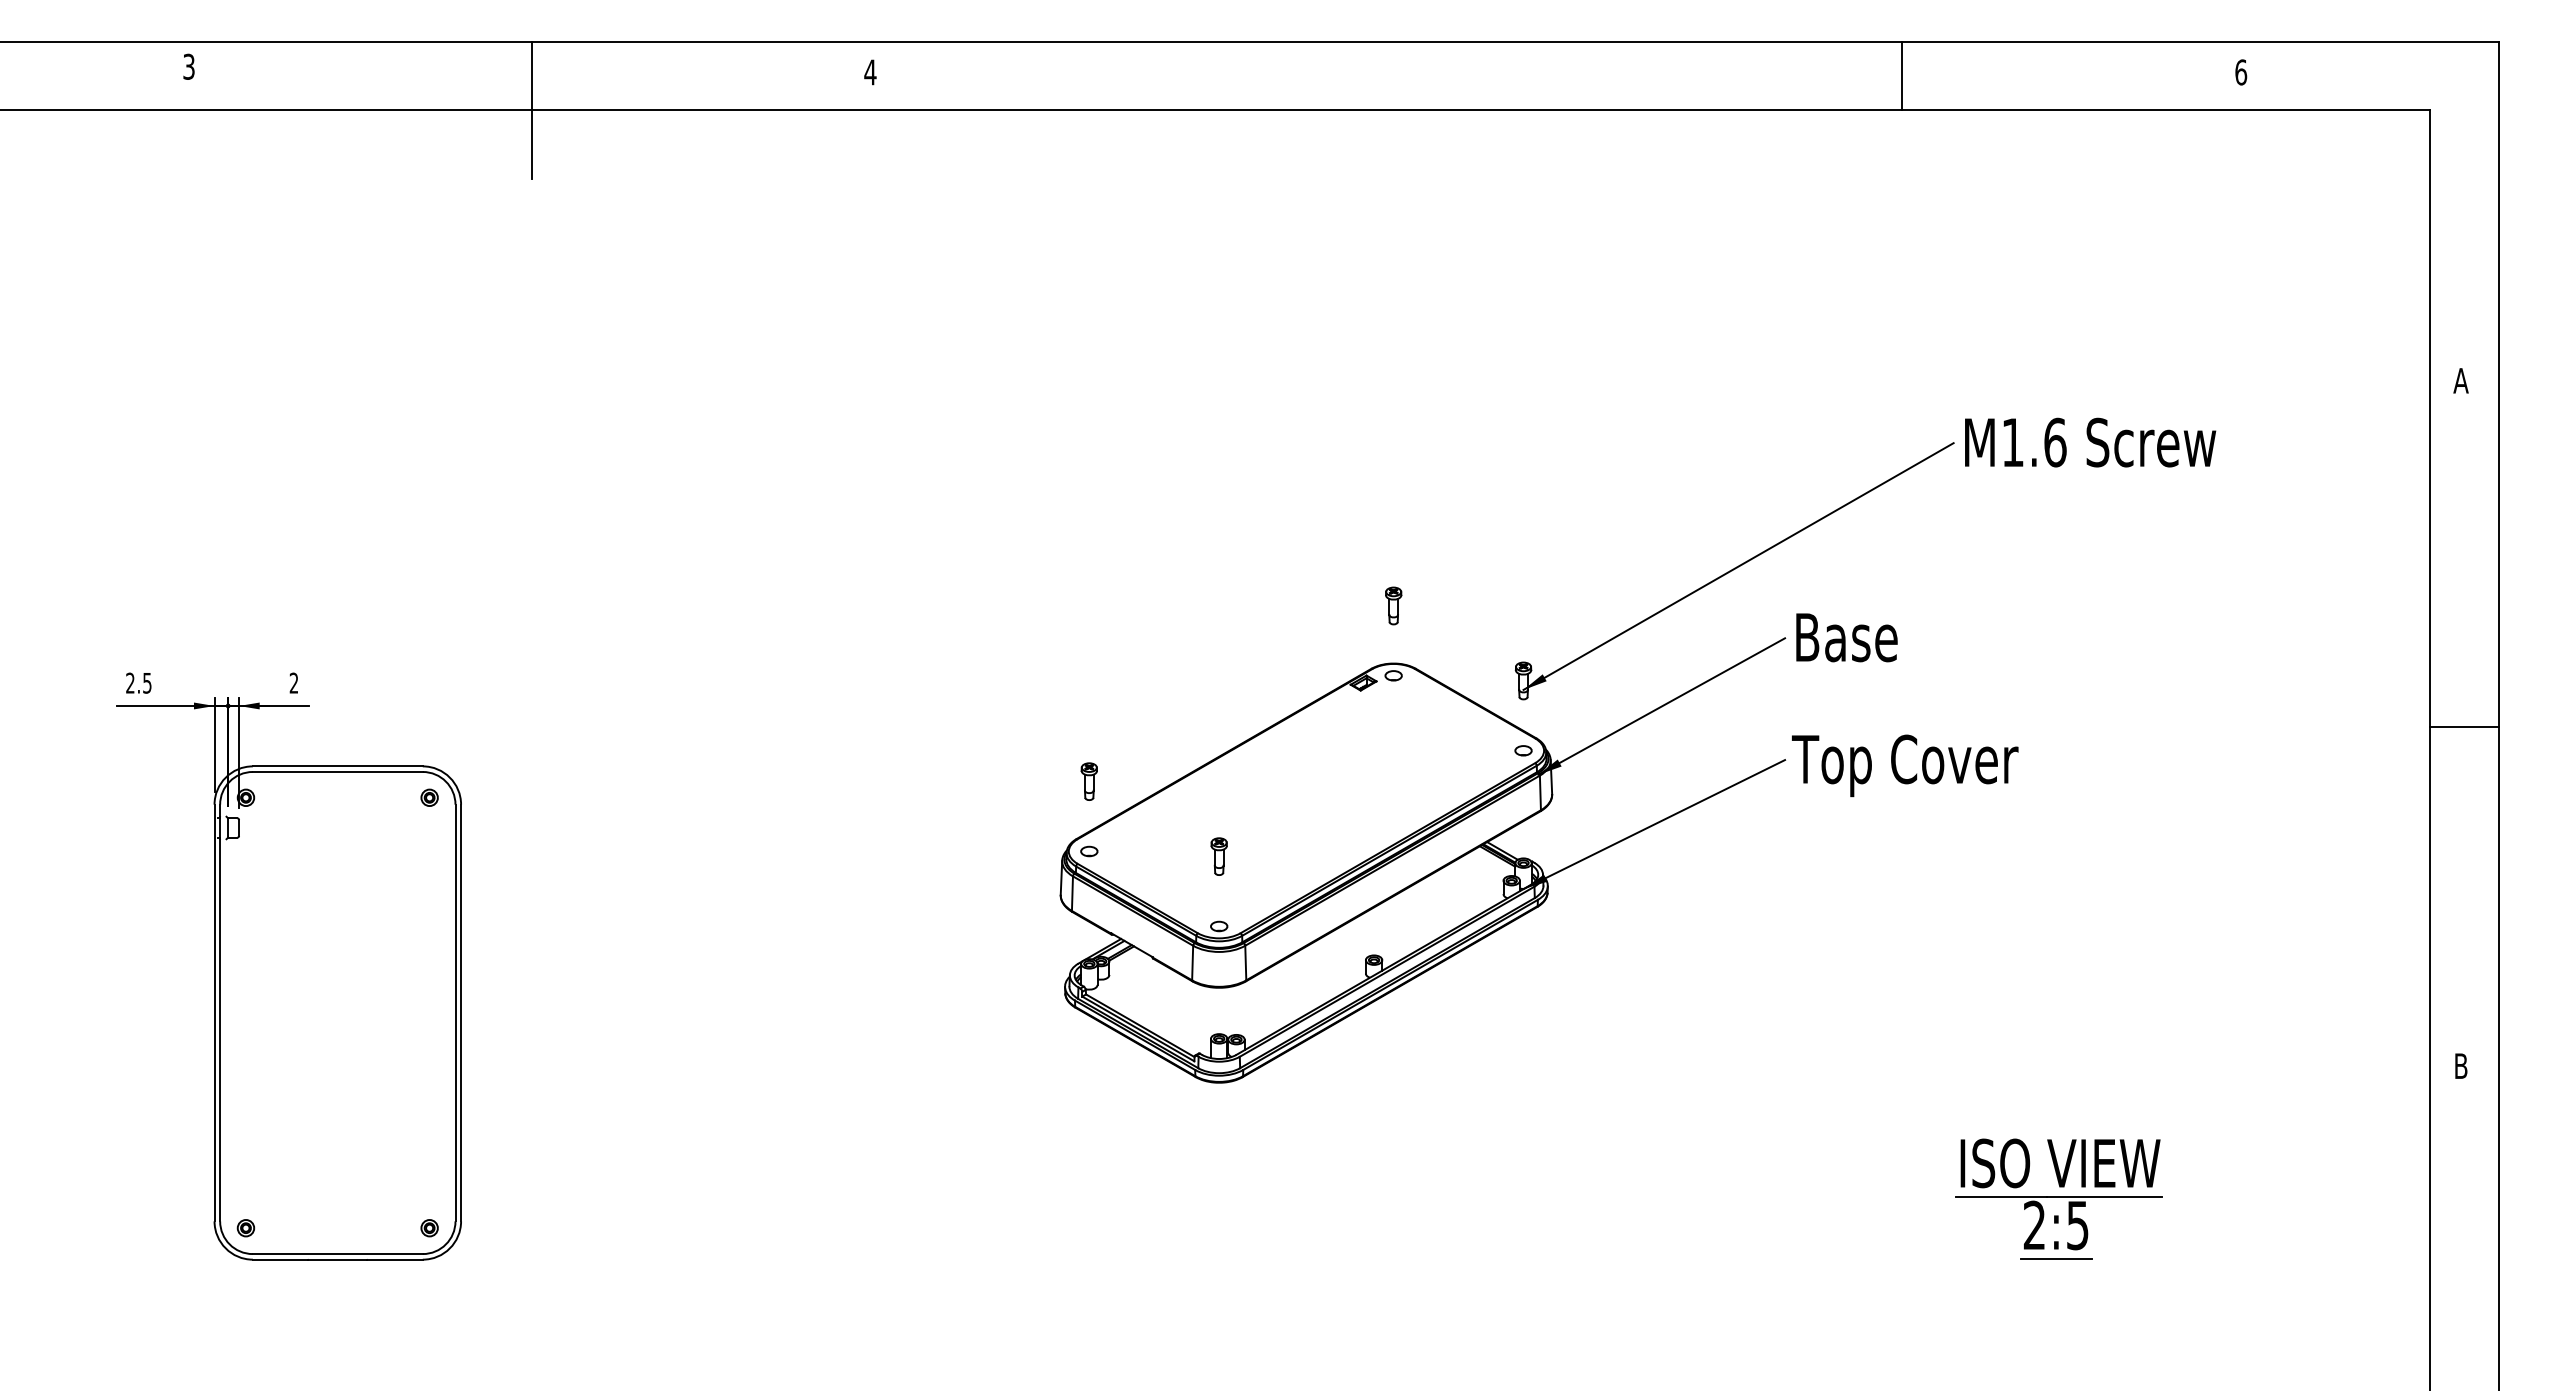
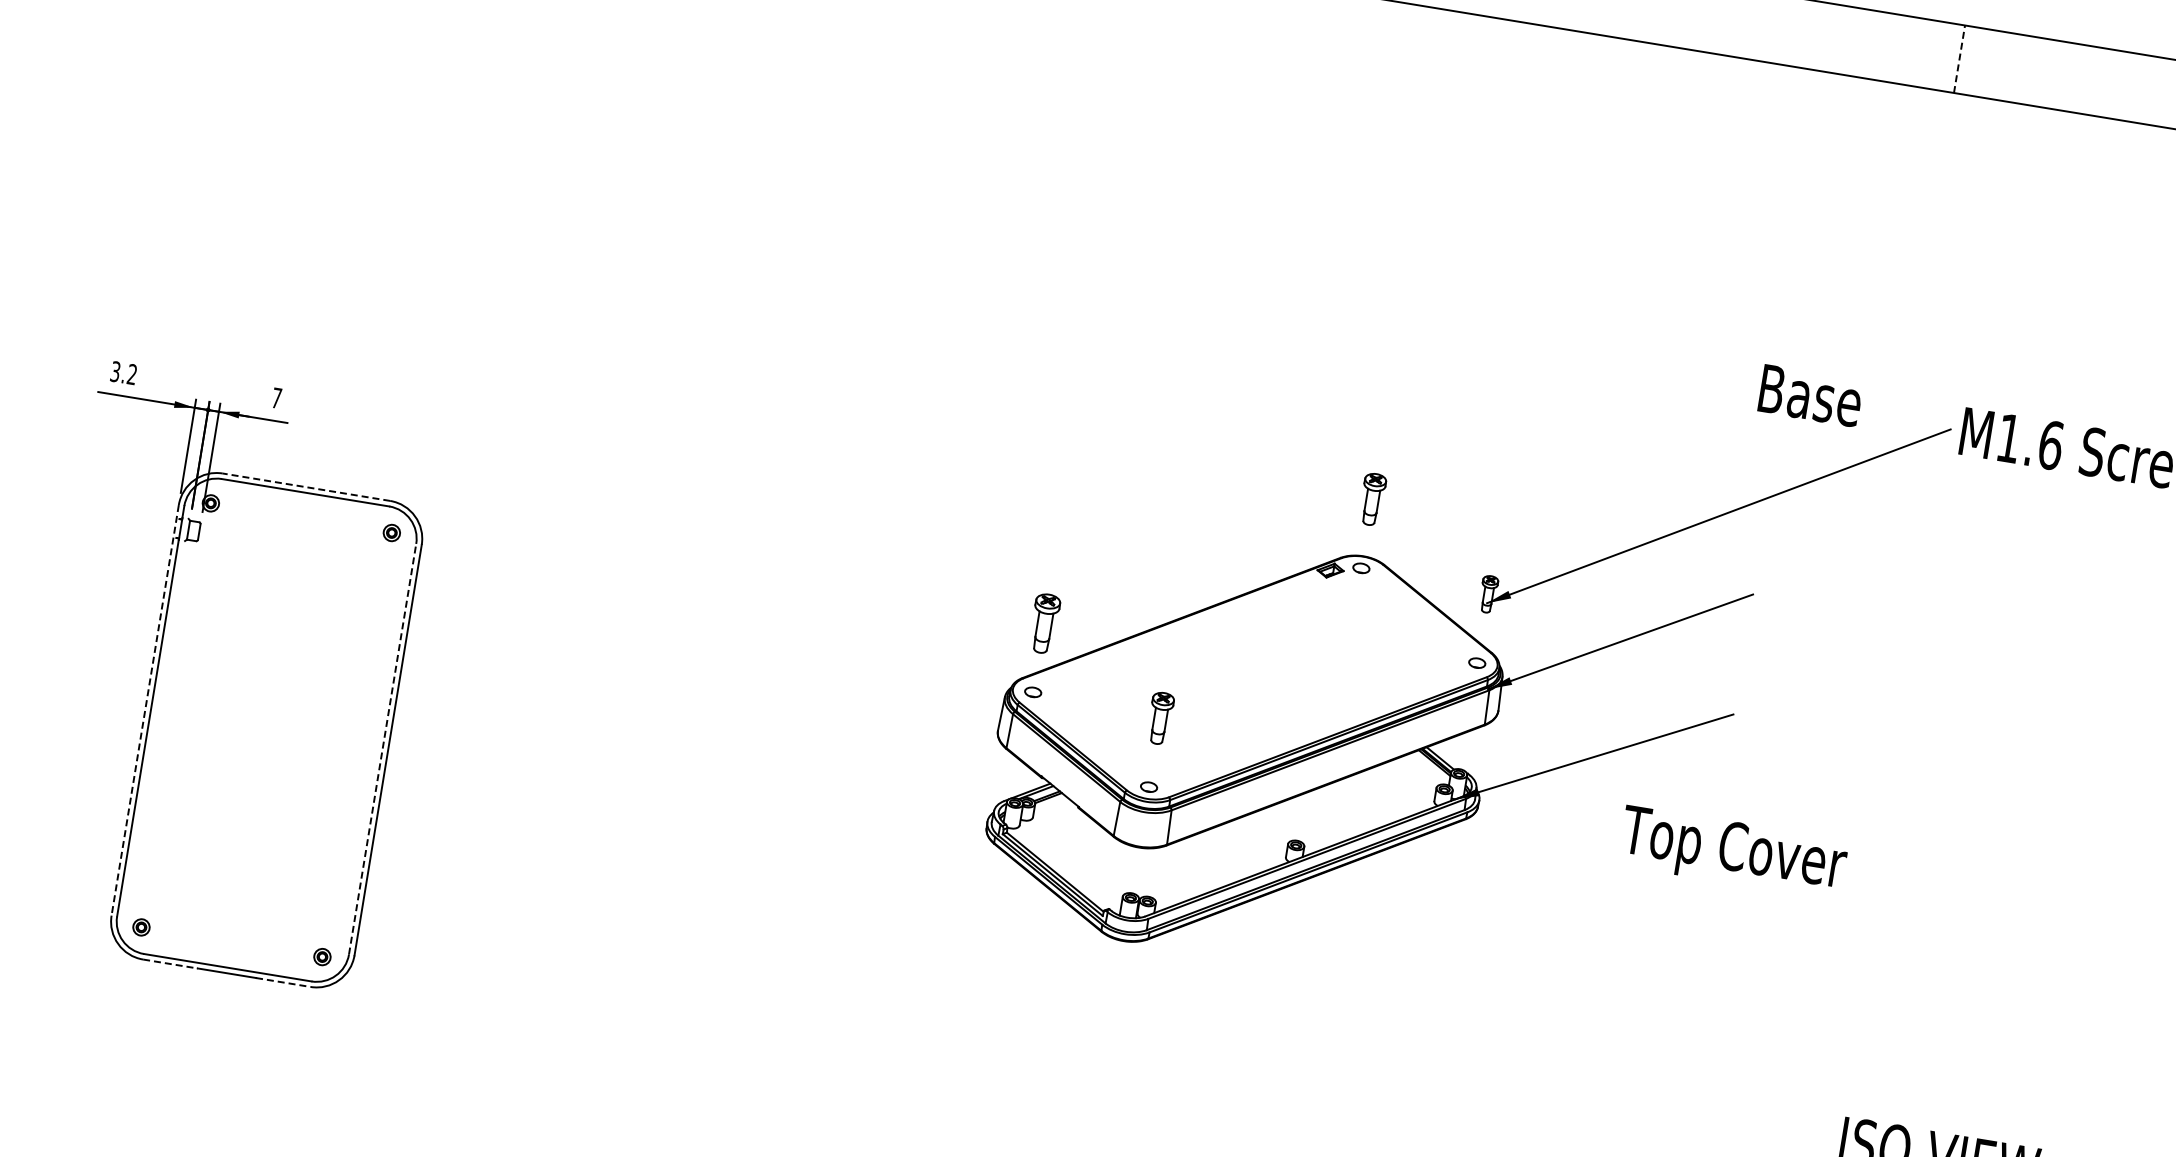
line: (1902, 75) -> (1959, 58), solid -> dashed
part: (1393, 605) -> (1372, 499), size x1.4
text: (1846, 637) -> (1810, 395), moved
text: (138, 682) -> (123, 372), 2.5 -> 3.2
text: (293, 682) -> (276, 397), 2 -> 7
text: (1905, 765) -> (1733, 852), moved
line: (337, 766) -> (306, 487), solid -> dashed
part: (1088, 781) -> (1043, 623), size x1.6
part: (1218, 856) -> (1159, 718), size x1.4
line: (455, 1012) -> (382, 748), solid -> dashed
line: (214, 1013) -> (145, 710), solid -> dashed
line: (280, 1259) -> (170, 963), solid -> dashed
line: (395, 1259) -> (283, 982), solid -> dashed

